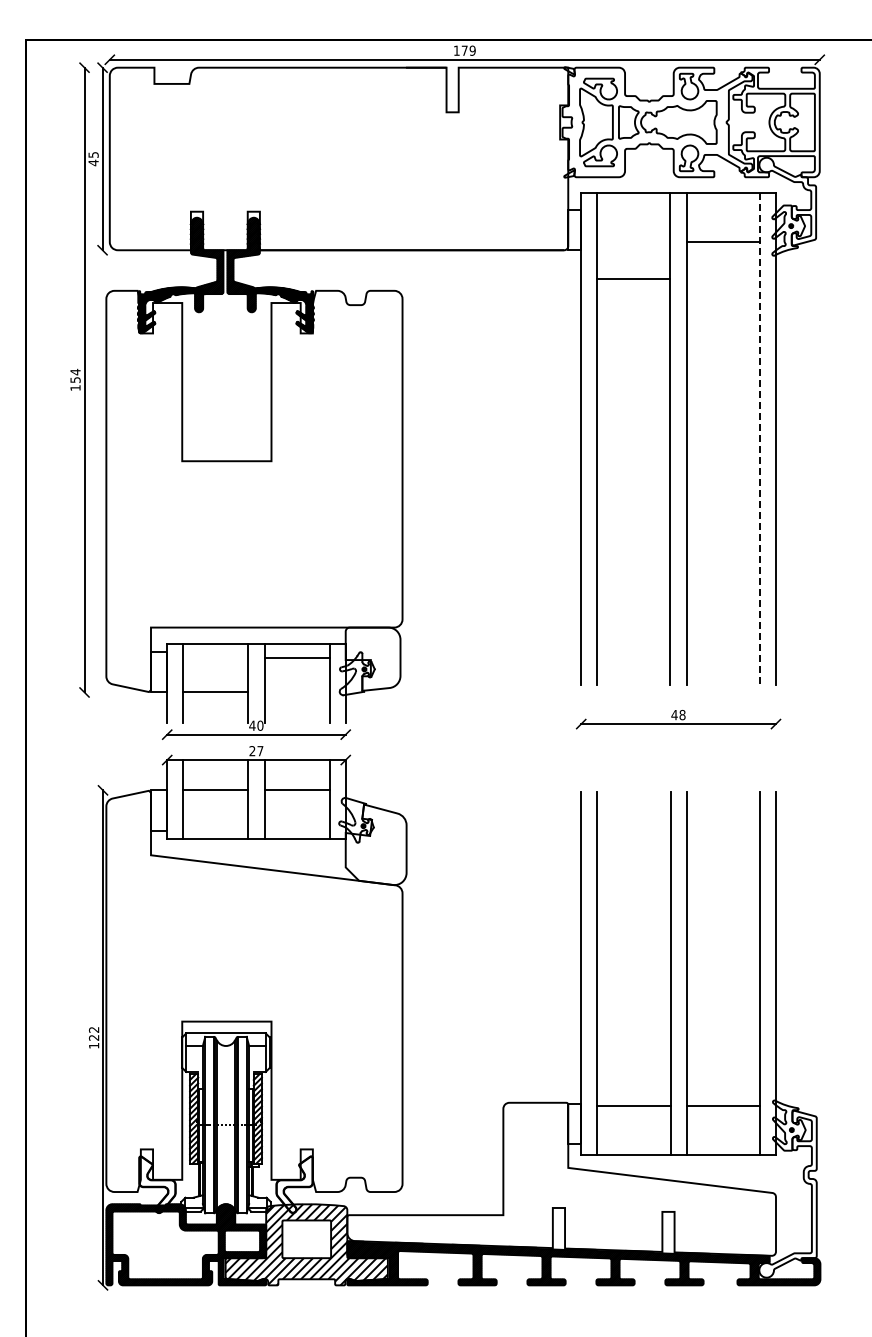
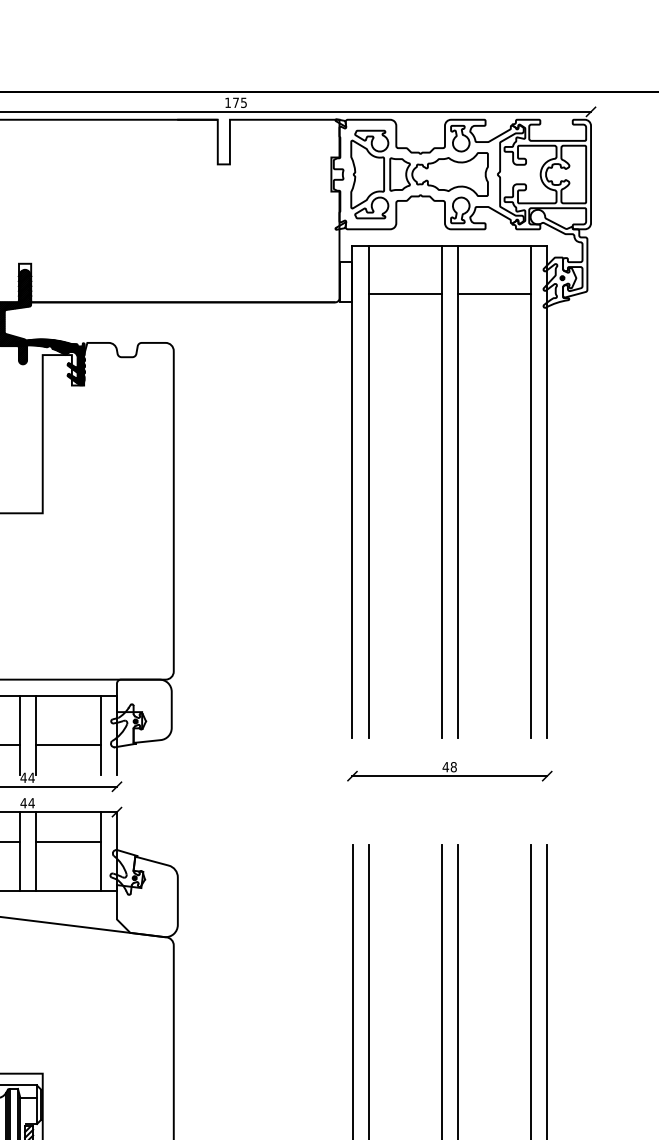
text: (472, 50) -> (243, 102), 179 -> 175
line: (633, 279) -> (404, 294), moved
line: (759, 439) -> (530, 491), dashed -> solid
line: (296, 658) -> (67, 744), moved
text: (260, 725) -> (31, 777), 40 -> 44
text: (256, 751) -> (27, 803), 27 -> 44

